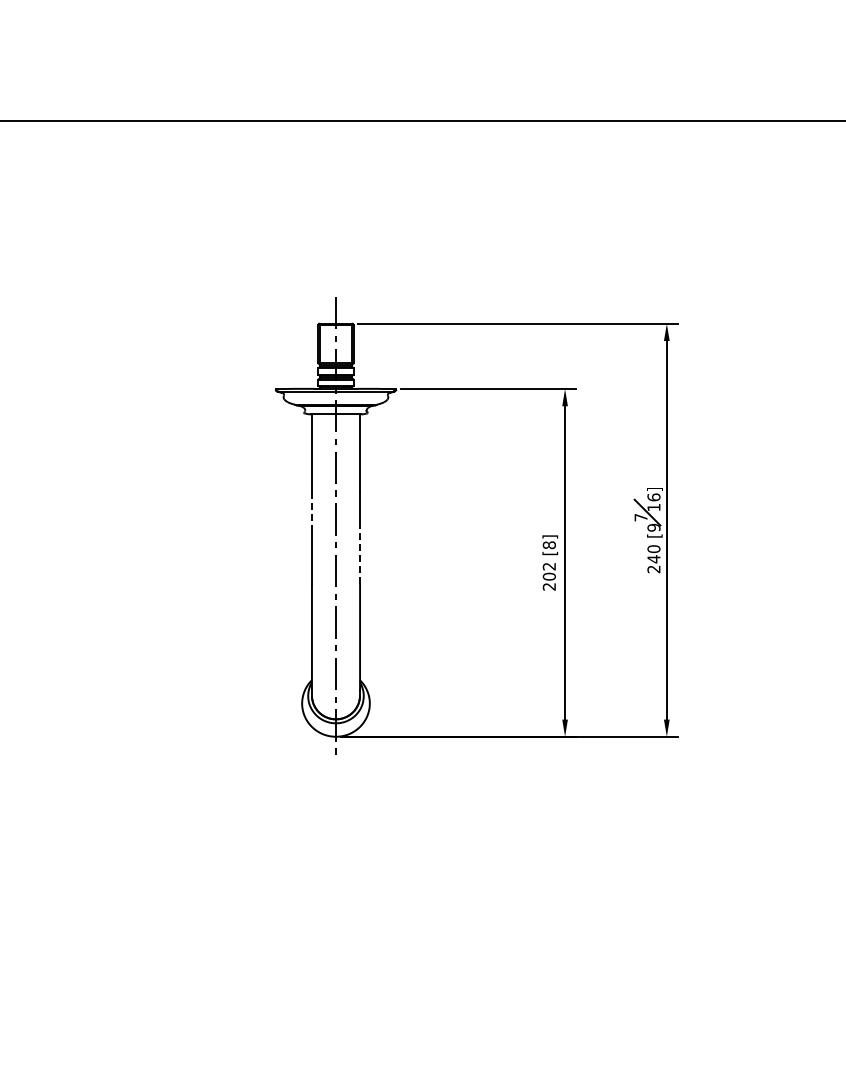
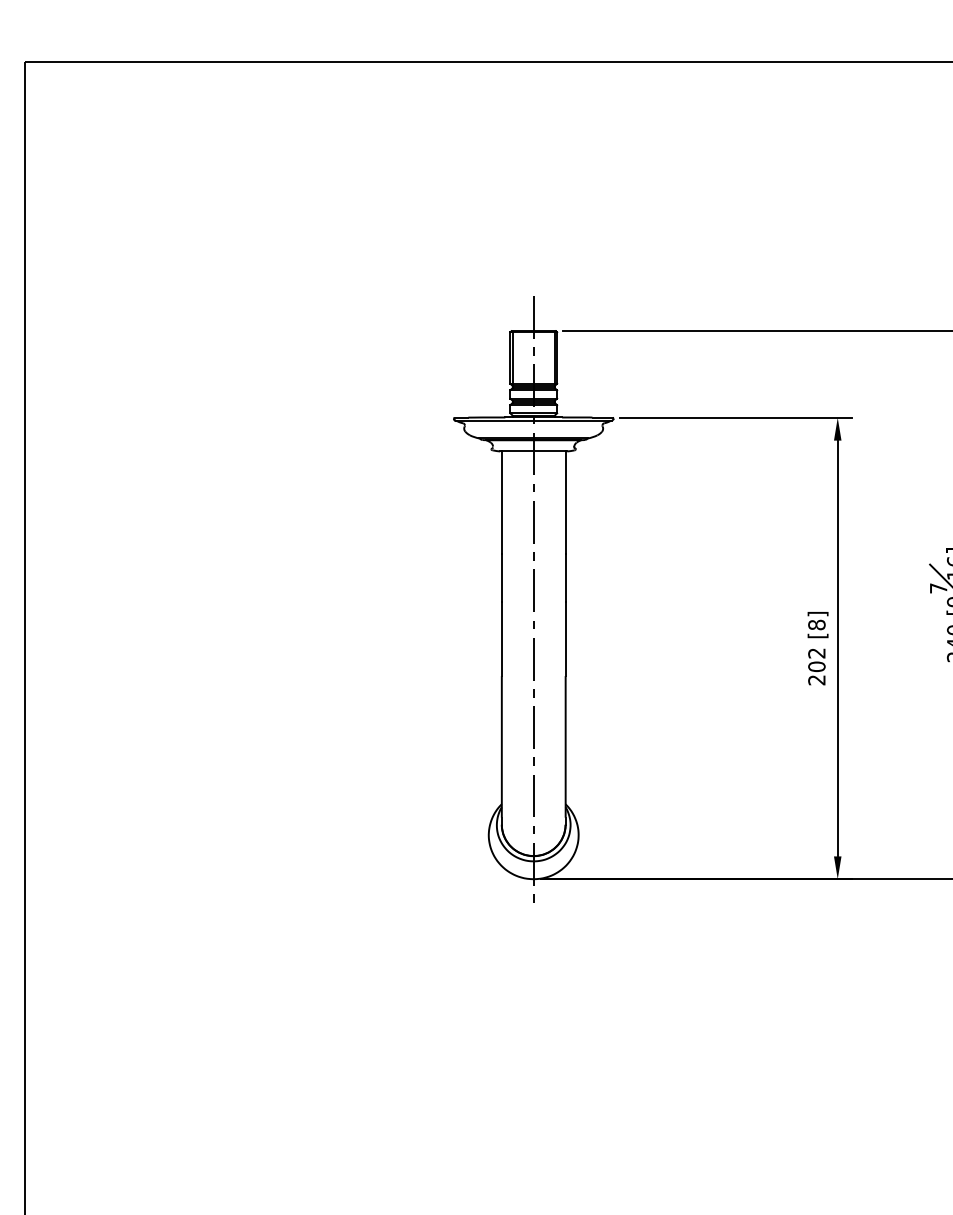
line: (311, 510) -> (501, 578), dashed -> solid
line: (360, 555) -> (566, 638), dashed -> solid

